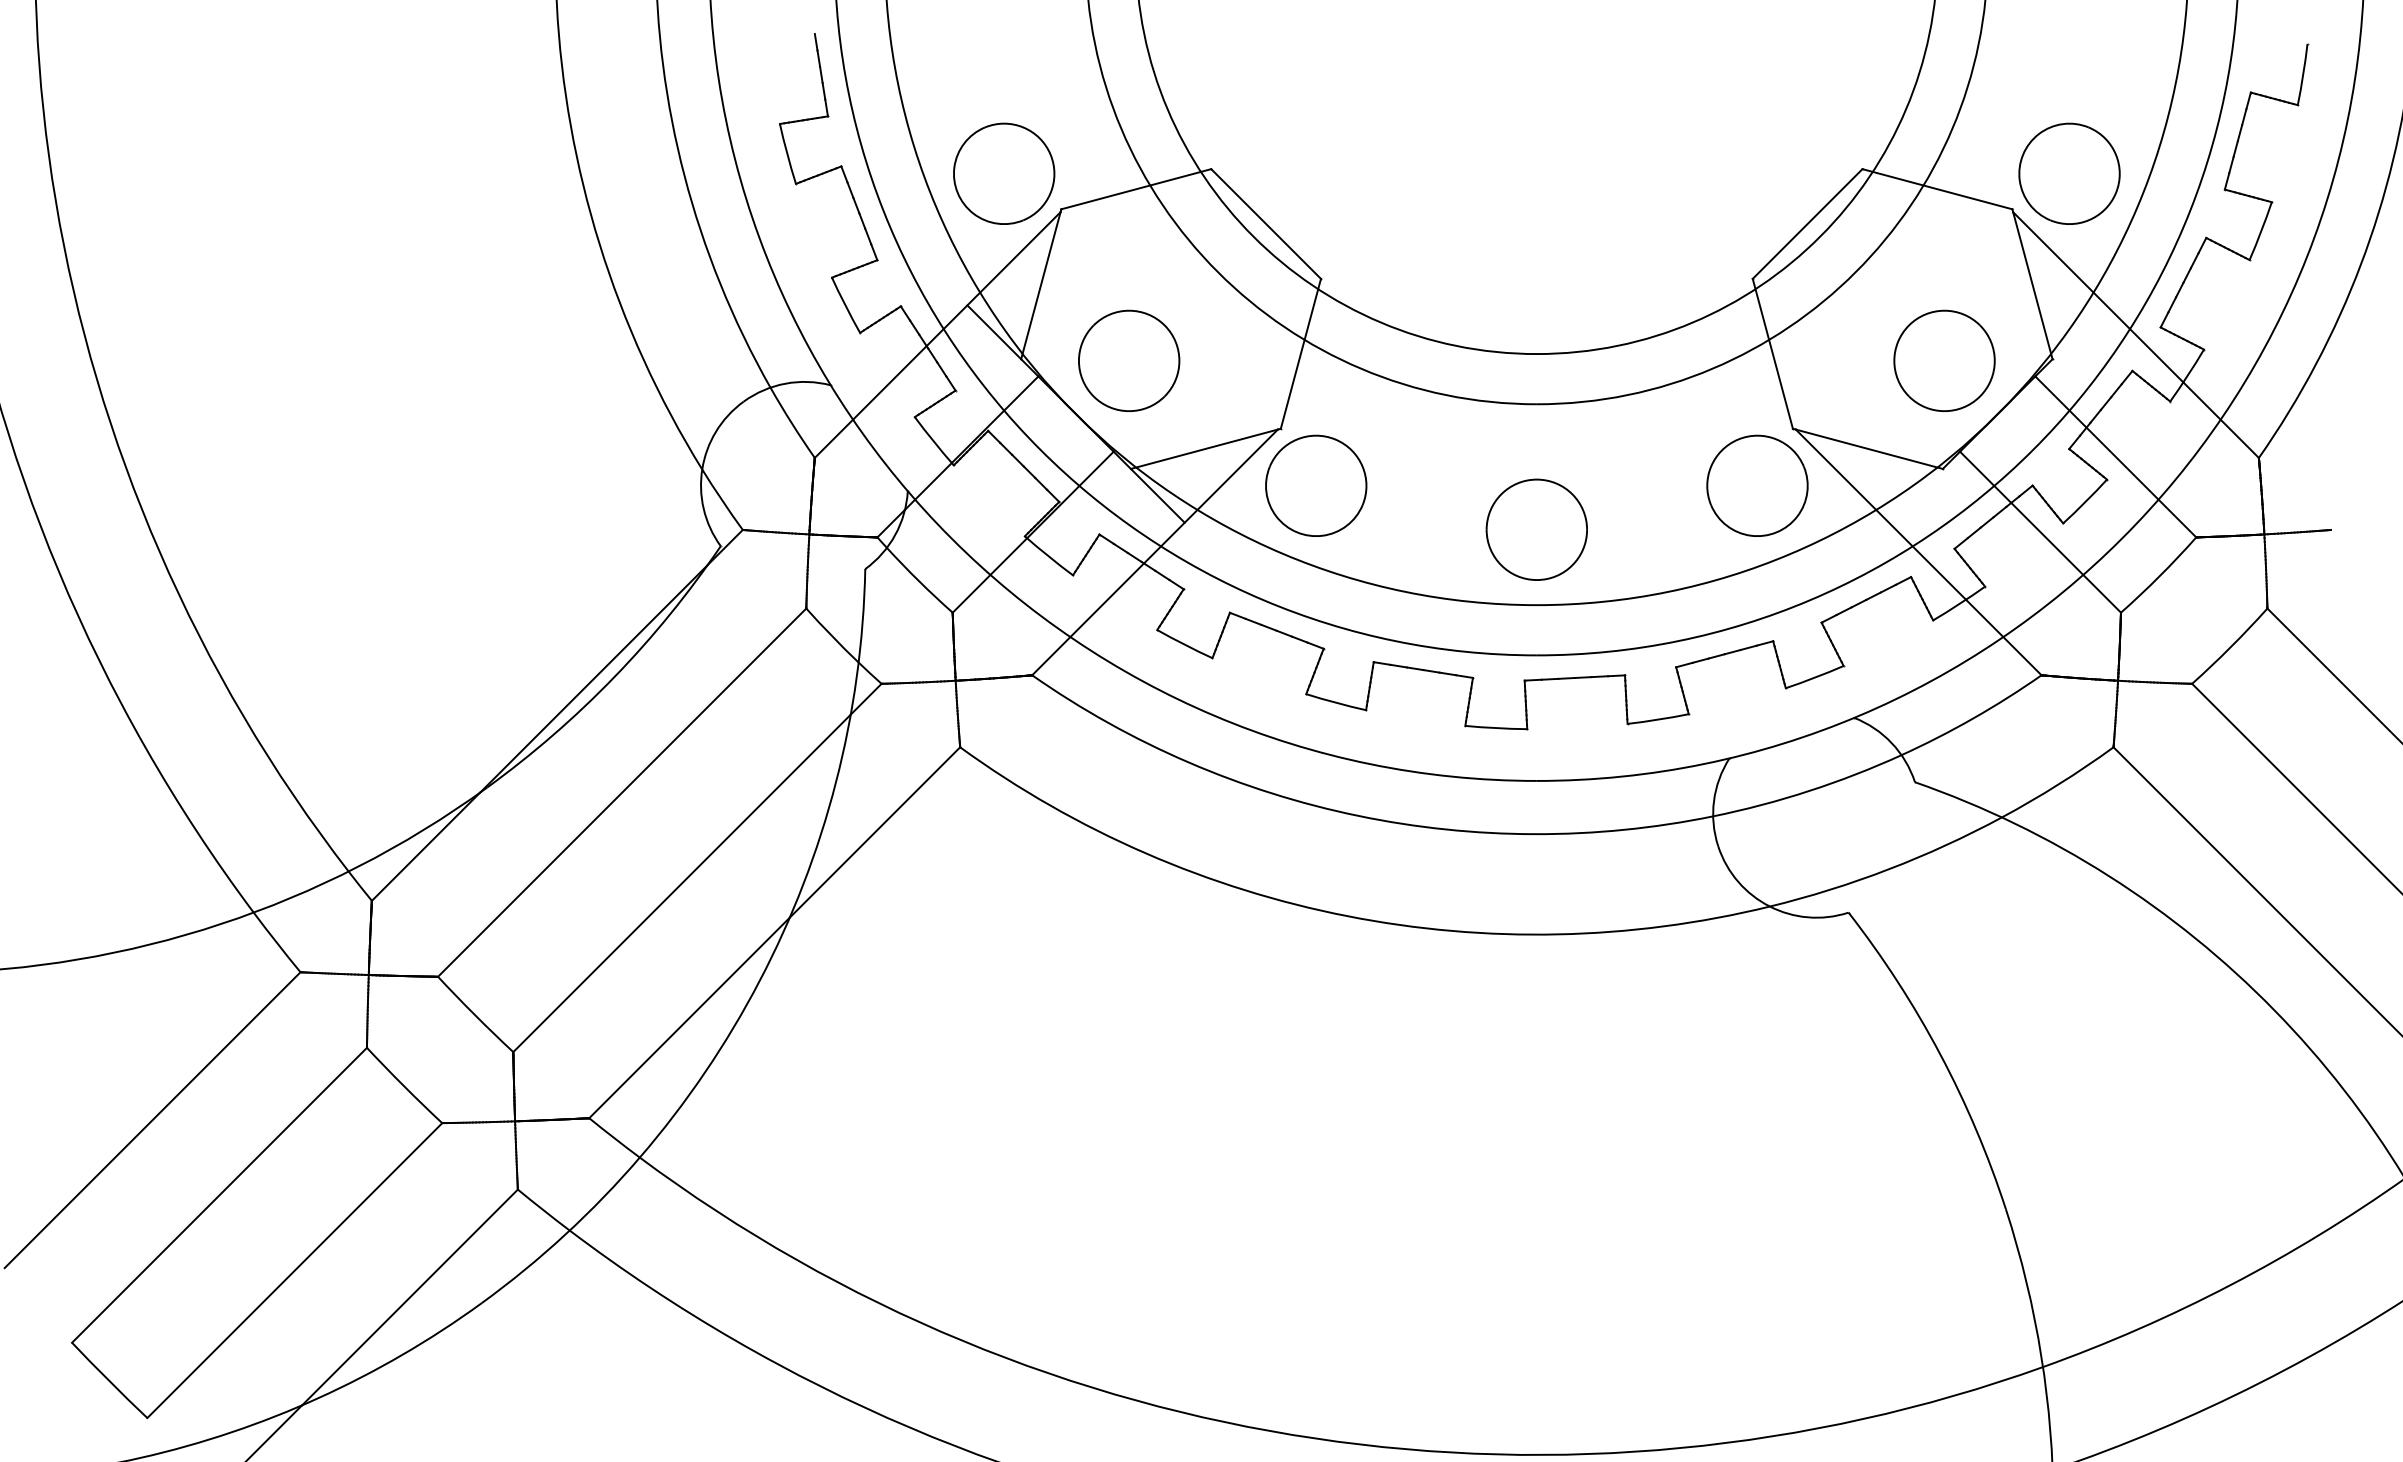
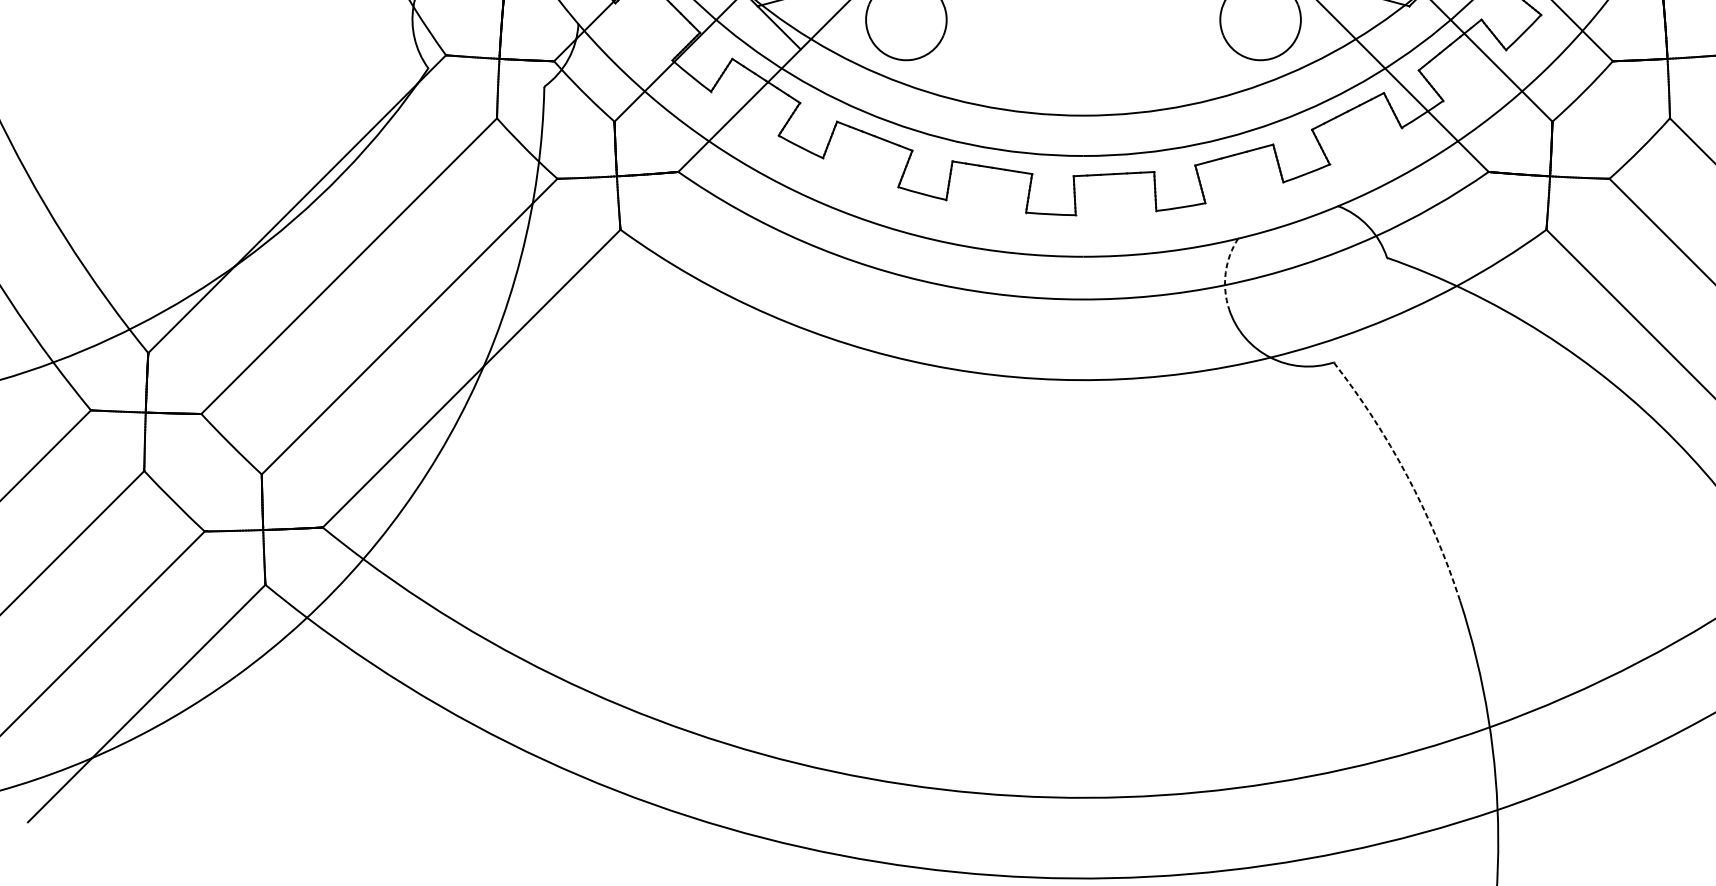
part: (1536, 529) -> (1083, 54), removed
arc: (1714, 800) -> (1226, 272), solid -> dashed
arc: (1940, 1054) -> (1407, 476), solid -> dashed

